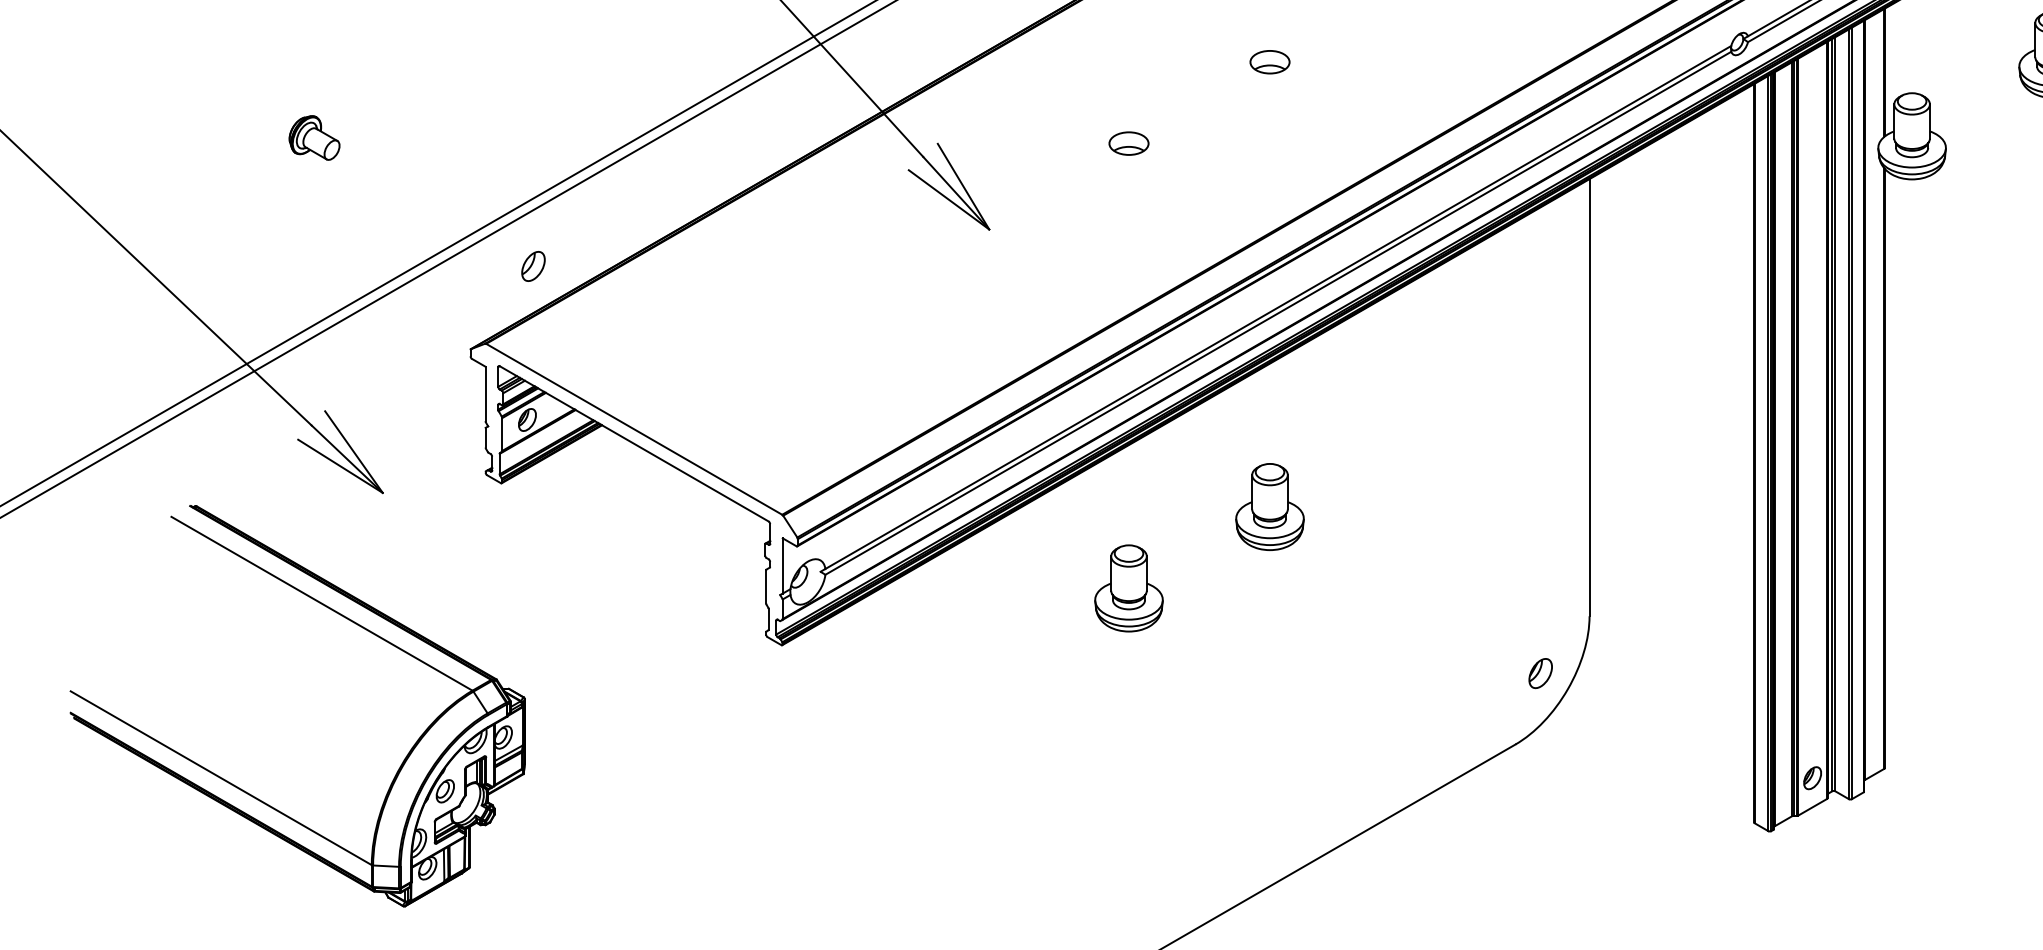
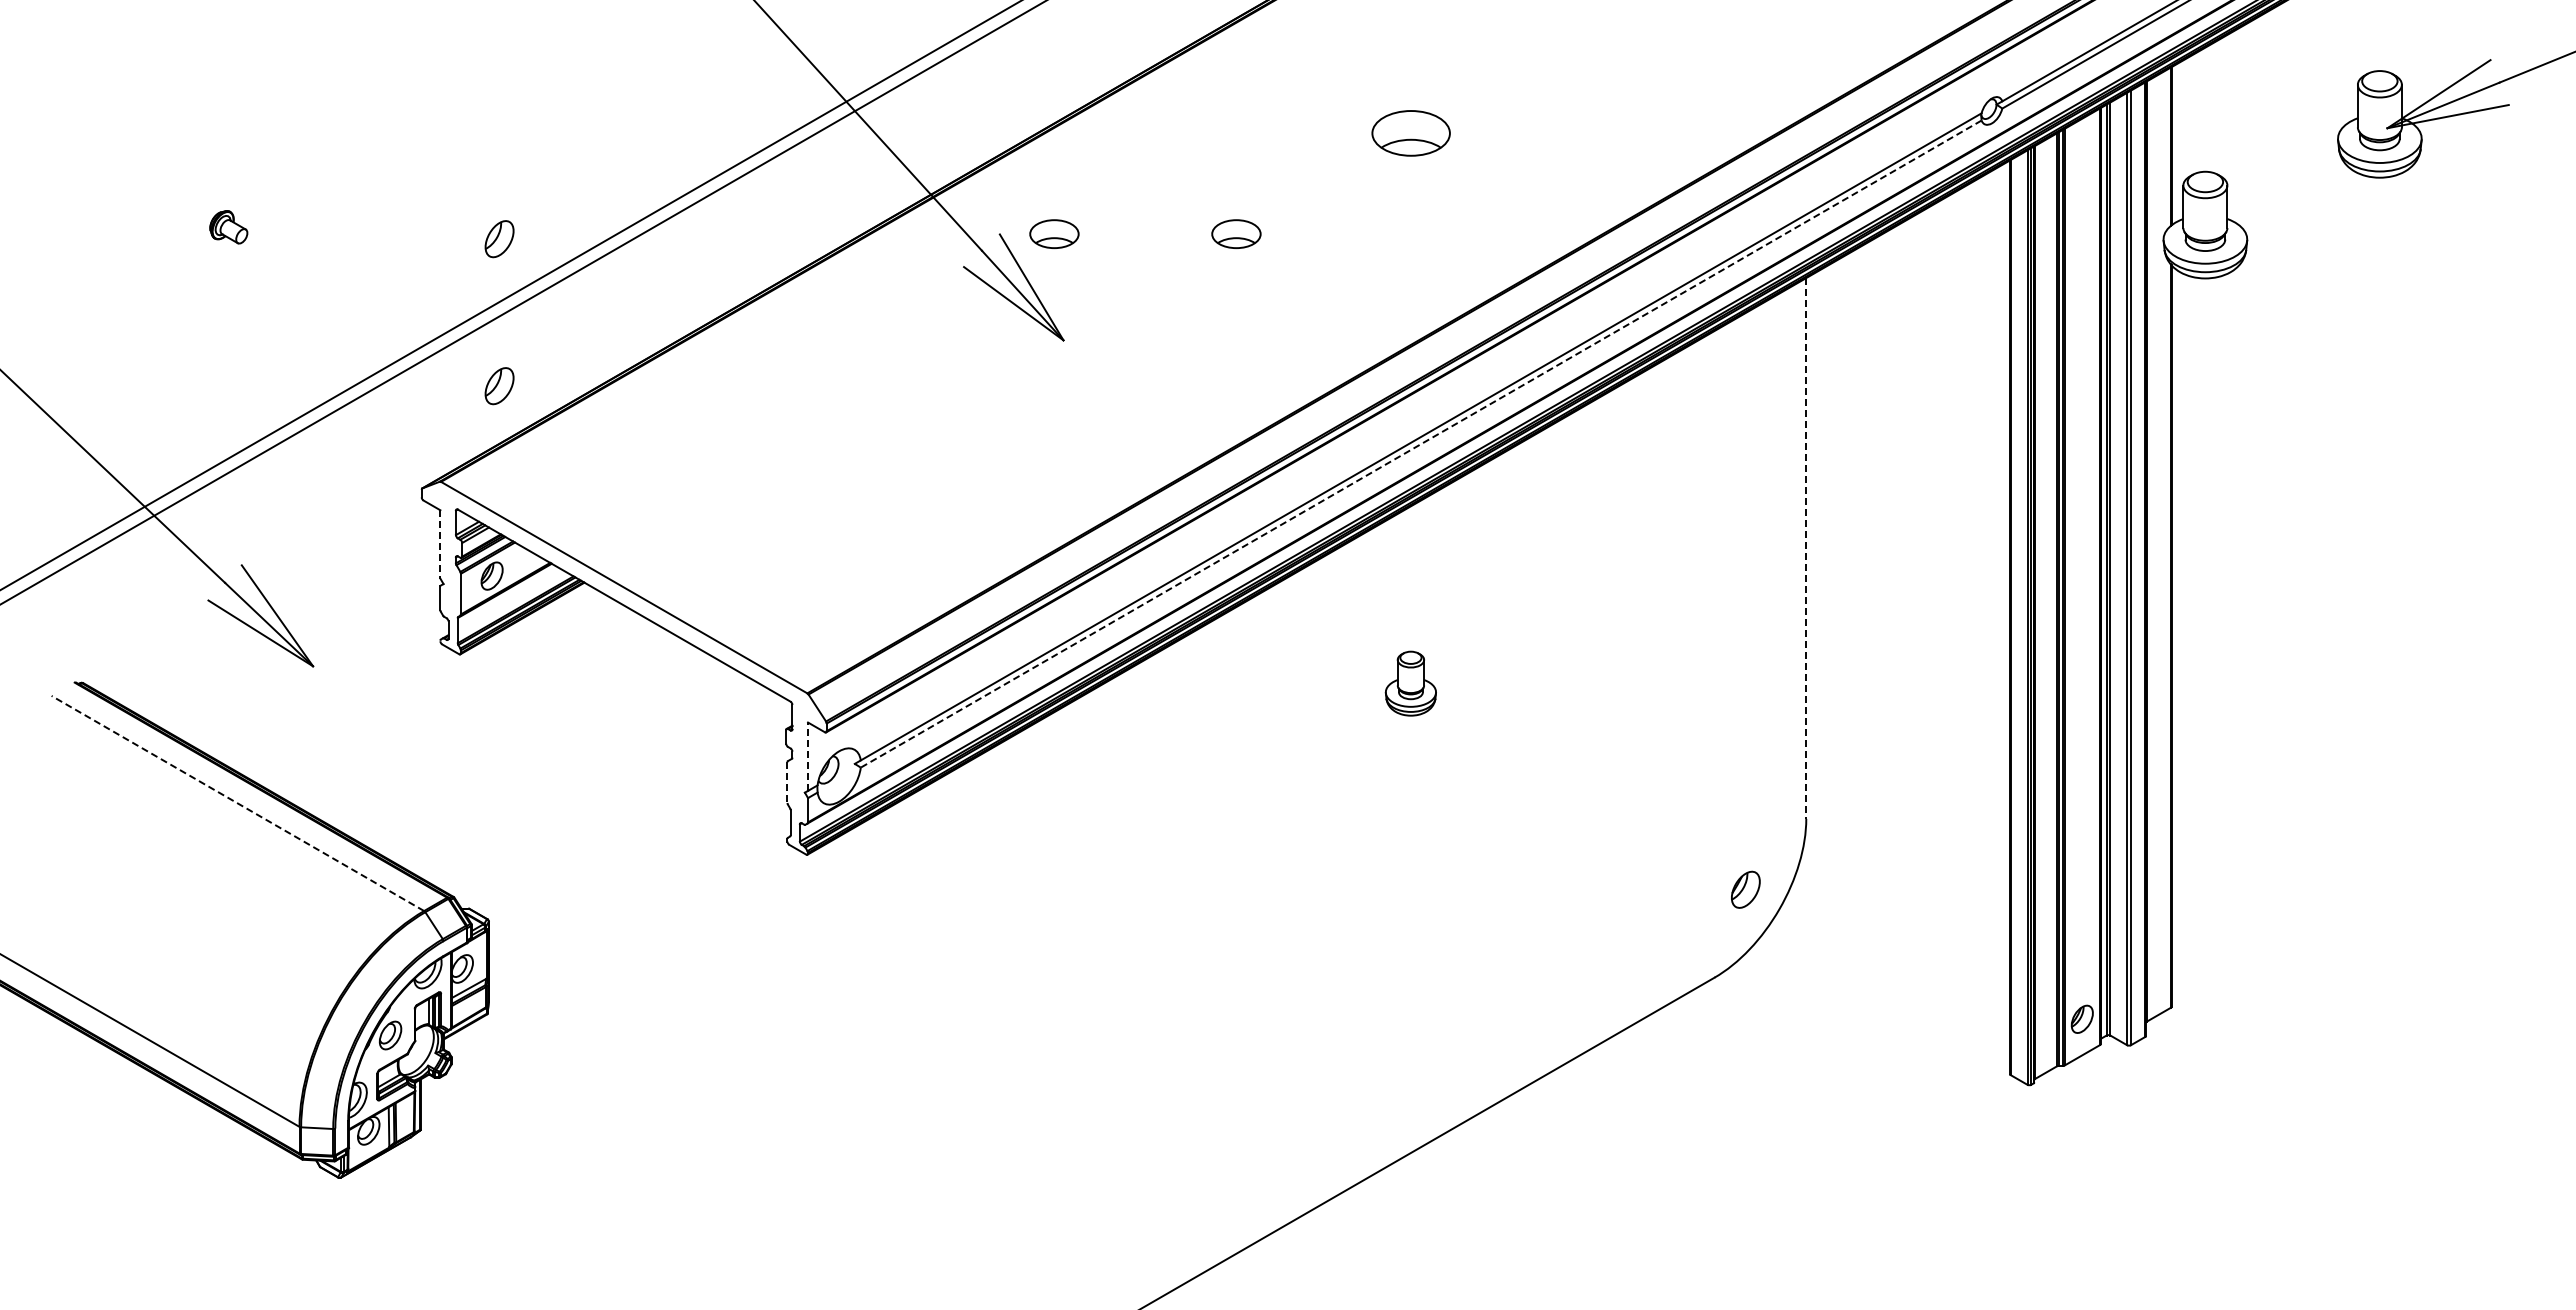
part: (1269, 62) -> (1410, 133), size x1.6
part: (314, 138) -> (228, 227), size x0.6
part: (981, 143) -> (1054, 233), added
part: (533, 147) -> (499, 239), added
line: (1277, 313) -> (1420, 444), solid -> dashed
line: (485, 394) -> (440, 544), solid -> dashed
line: (1589, 398) -> (1806, 549), solid -> dashed
part: (1269, 506) -> (1410, 683), size x0.6
line: (783, 565) -> (808, 756), solid -> dashed
line: (766, 587) -> (787, 783), solid -> dashed
part: (1129, 588) -> (1236, 784), removed
line: (321, 603) -> (237, 803), solid -> dashed

